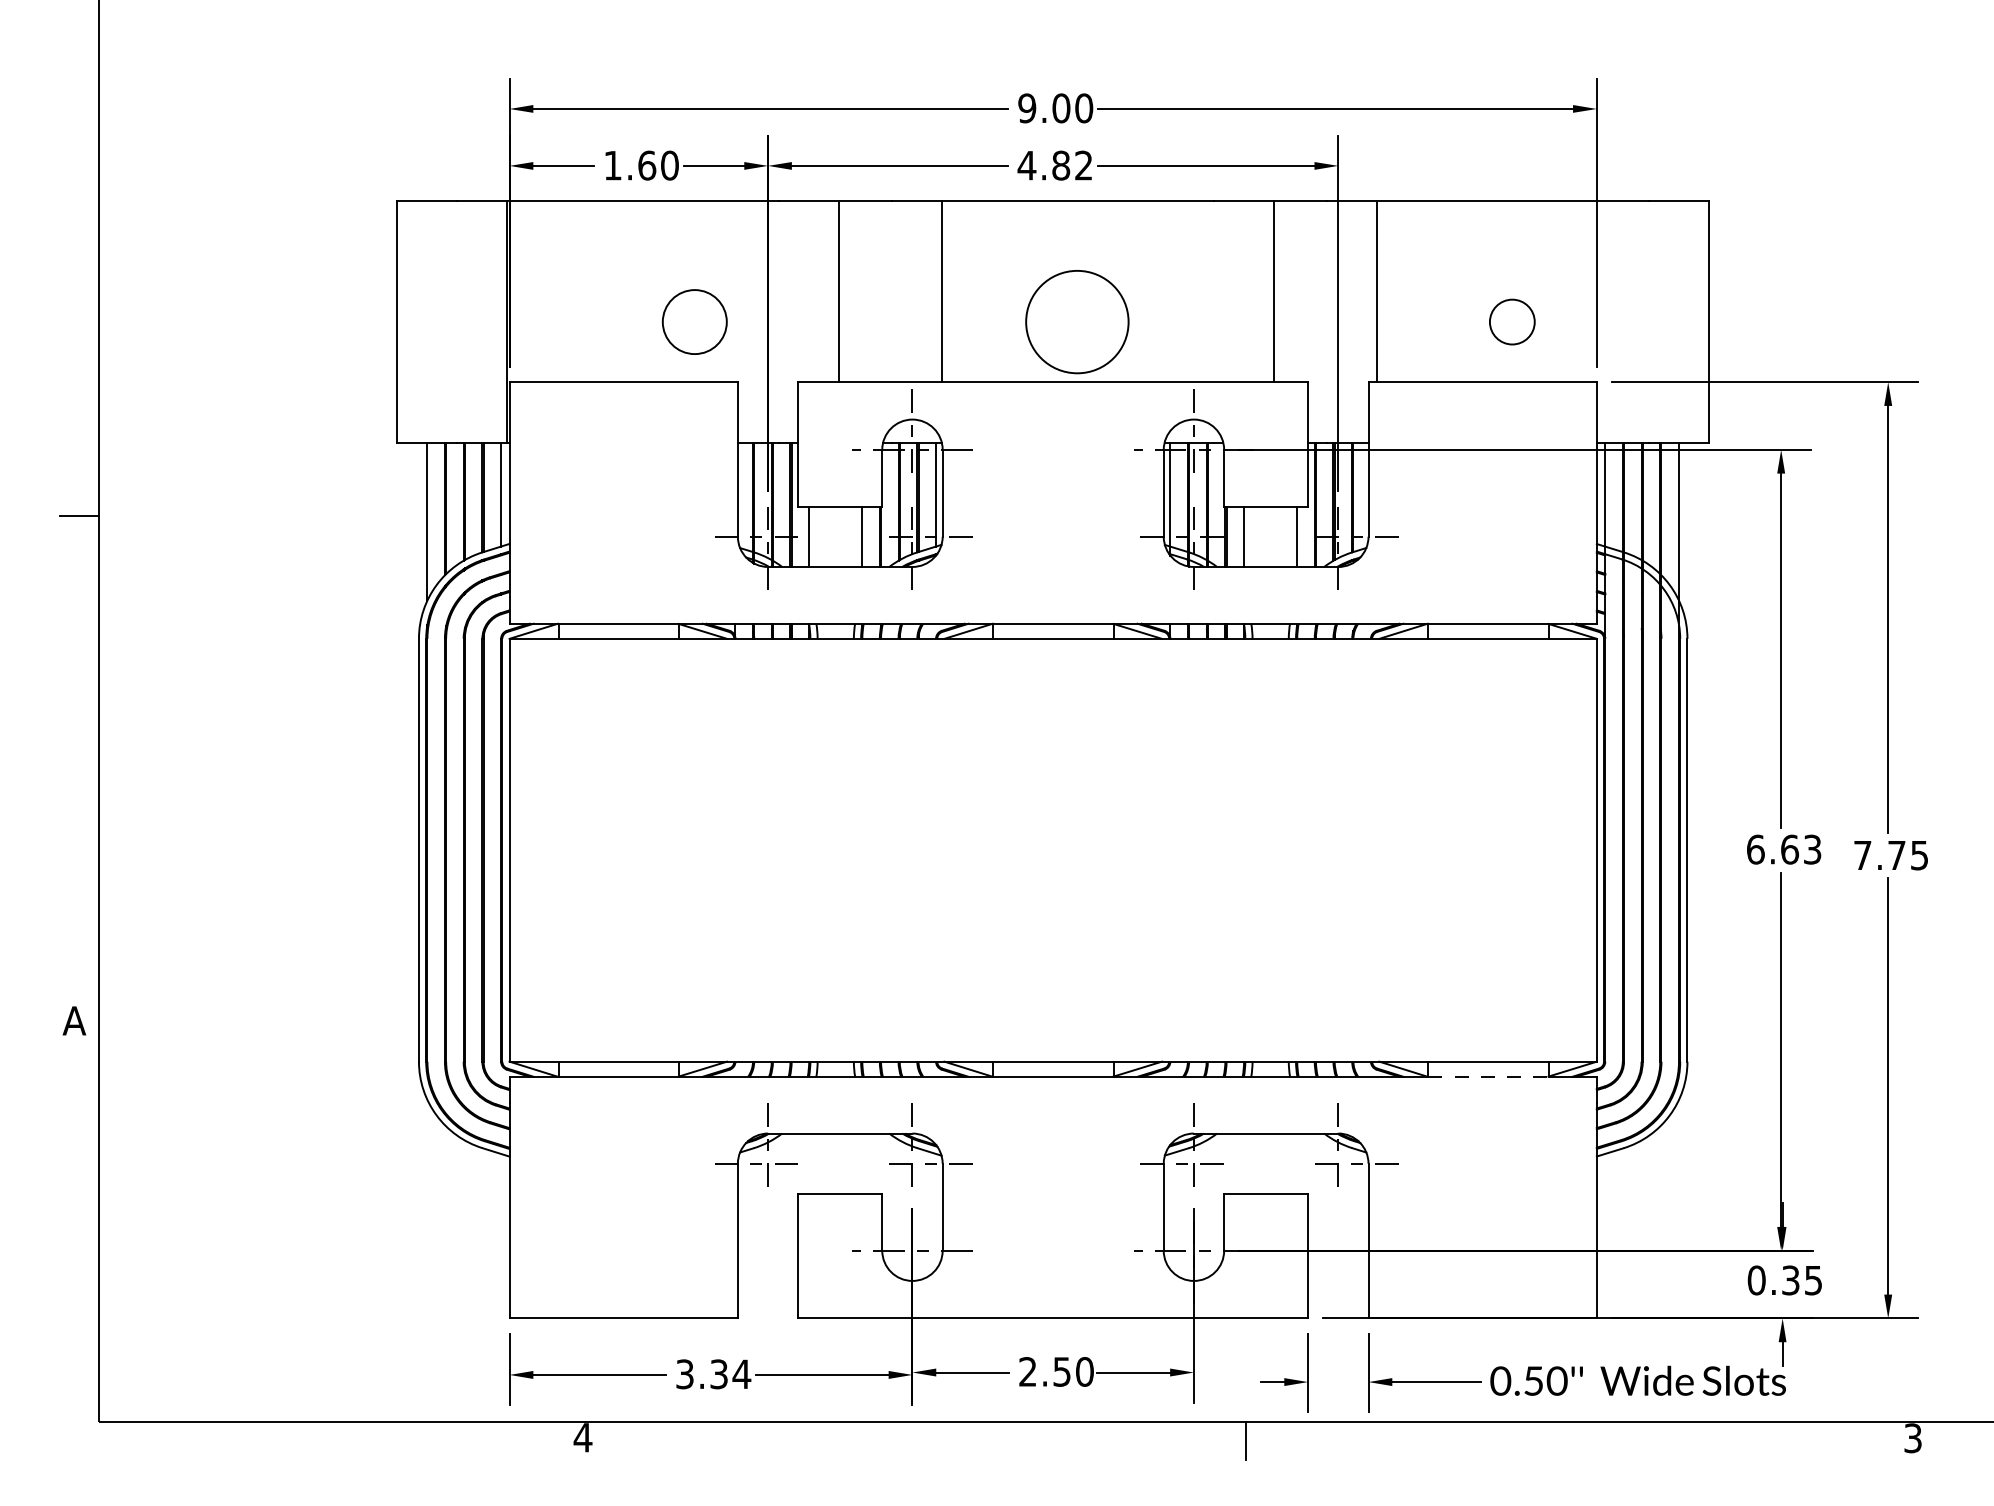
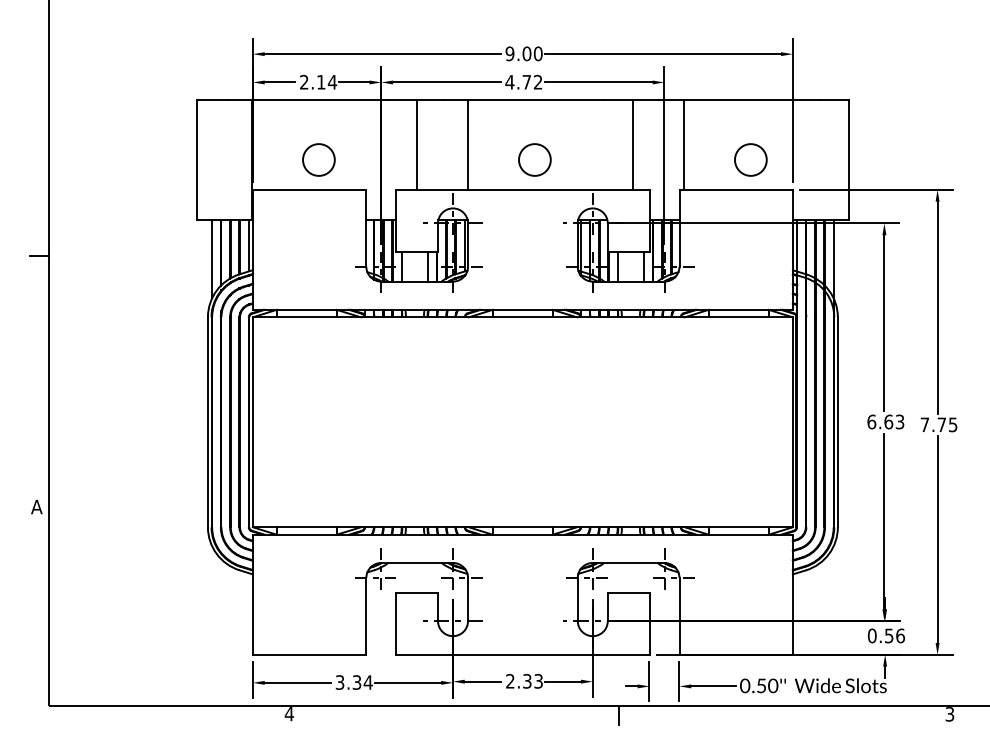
text: (641, 163) -> (318, 81), 1.60 -> 2.14
text: (1060, 163) -> (526, 81), 4.82 -> 4.72
circle: (693, 321) -> (318, 159), moved
circle: (1076, 321) -> (534, 159), size x0.62
circle: (1511, 321) -> (750, 159), size x1.43
line: (1489, 1076) -> (739, 534), dashed -> solid
text: (1803, 1279) -> (895, 635), 0.35 -> 0.56
text: (1074, 1372) -> (533, 681), 2.50 -> 2.33

